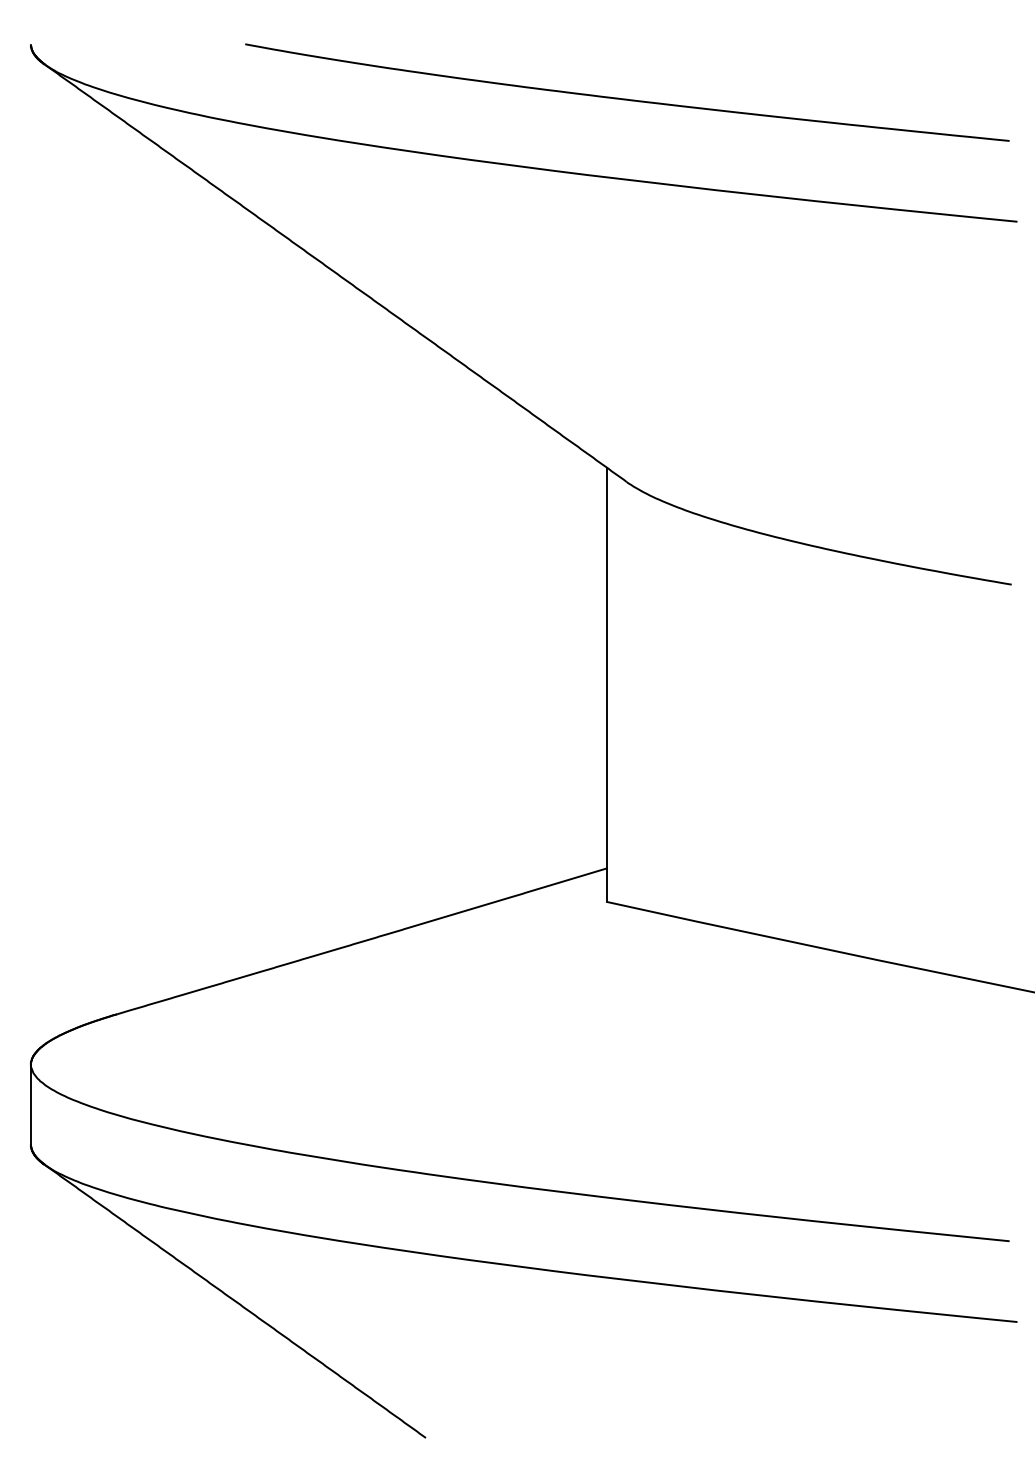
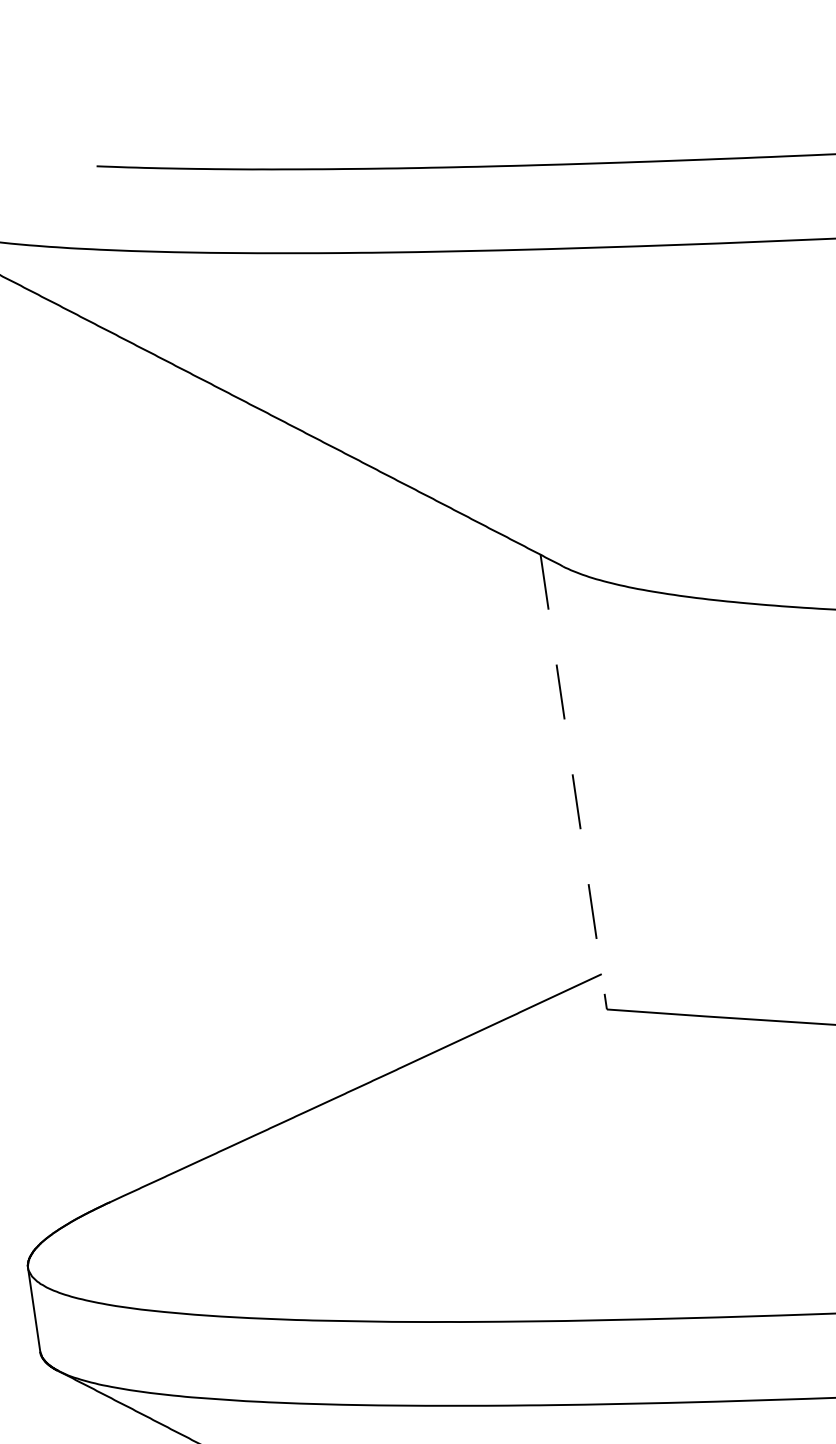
line: (607, 685) -> (574, 782), solid -> dashed

